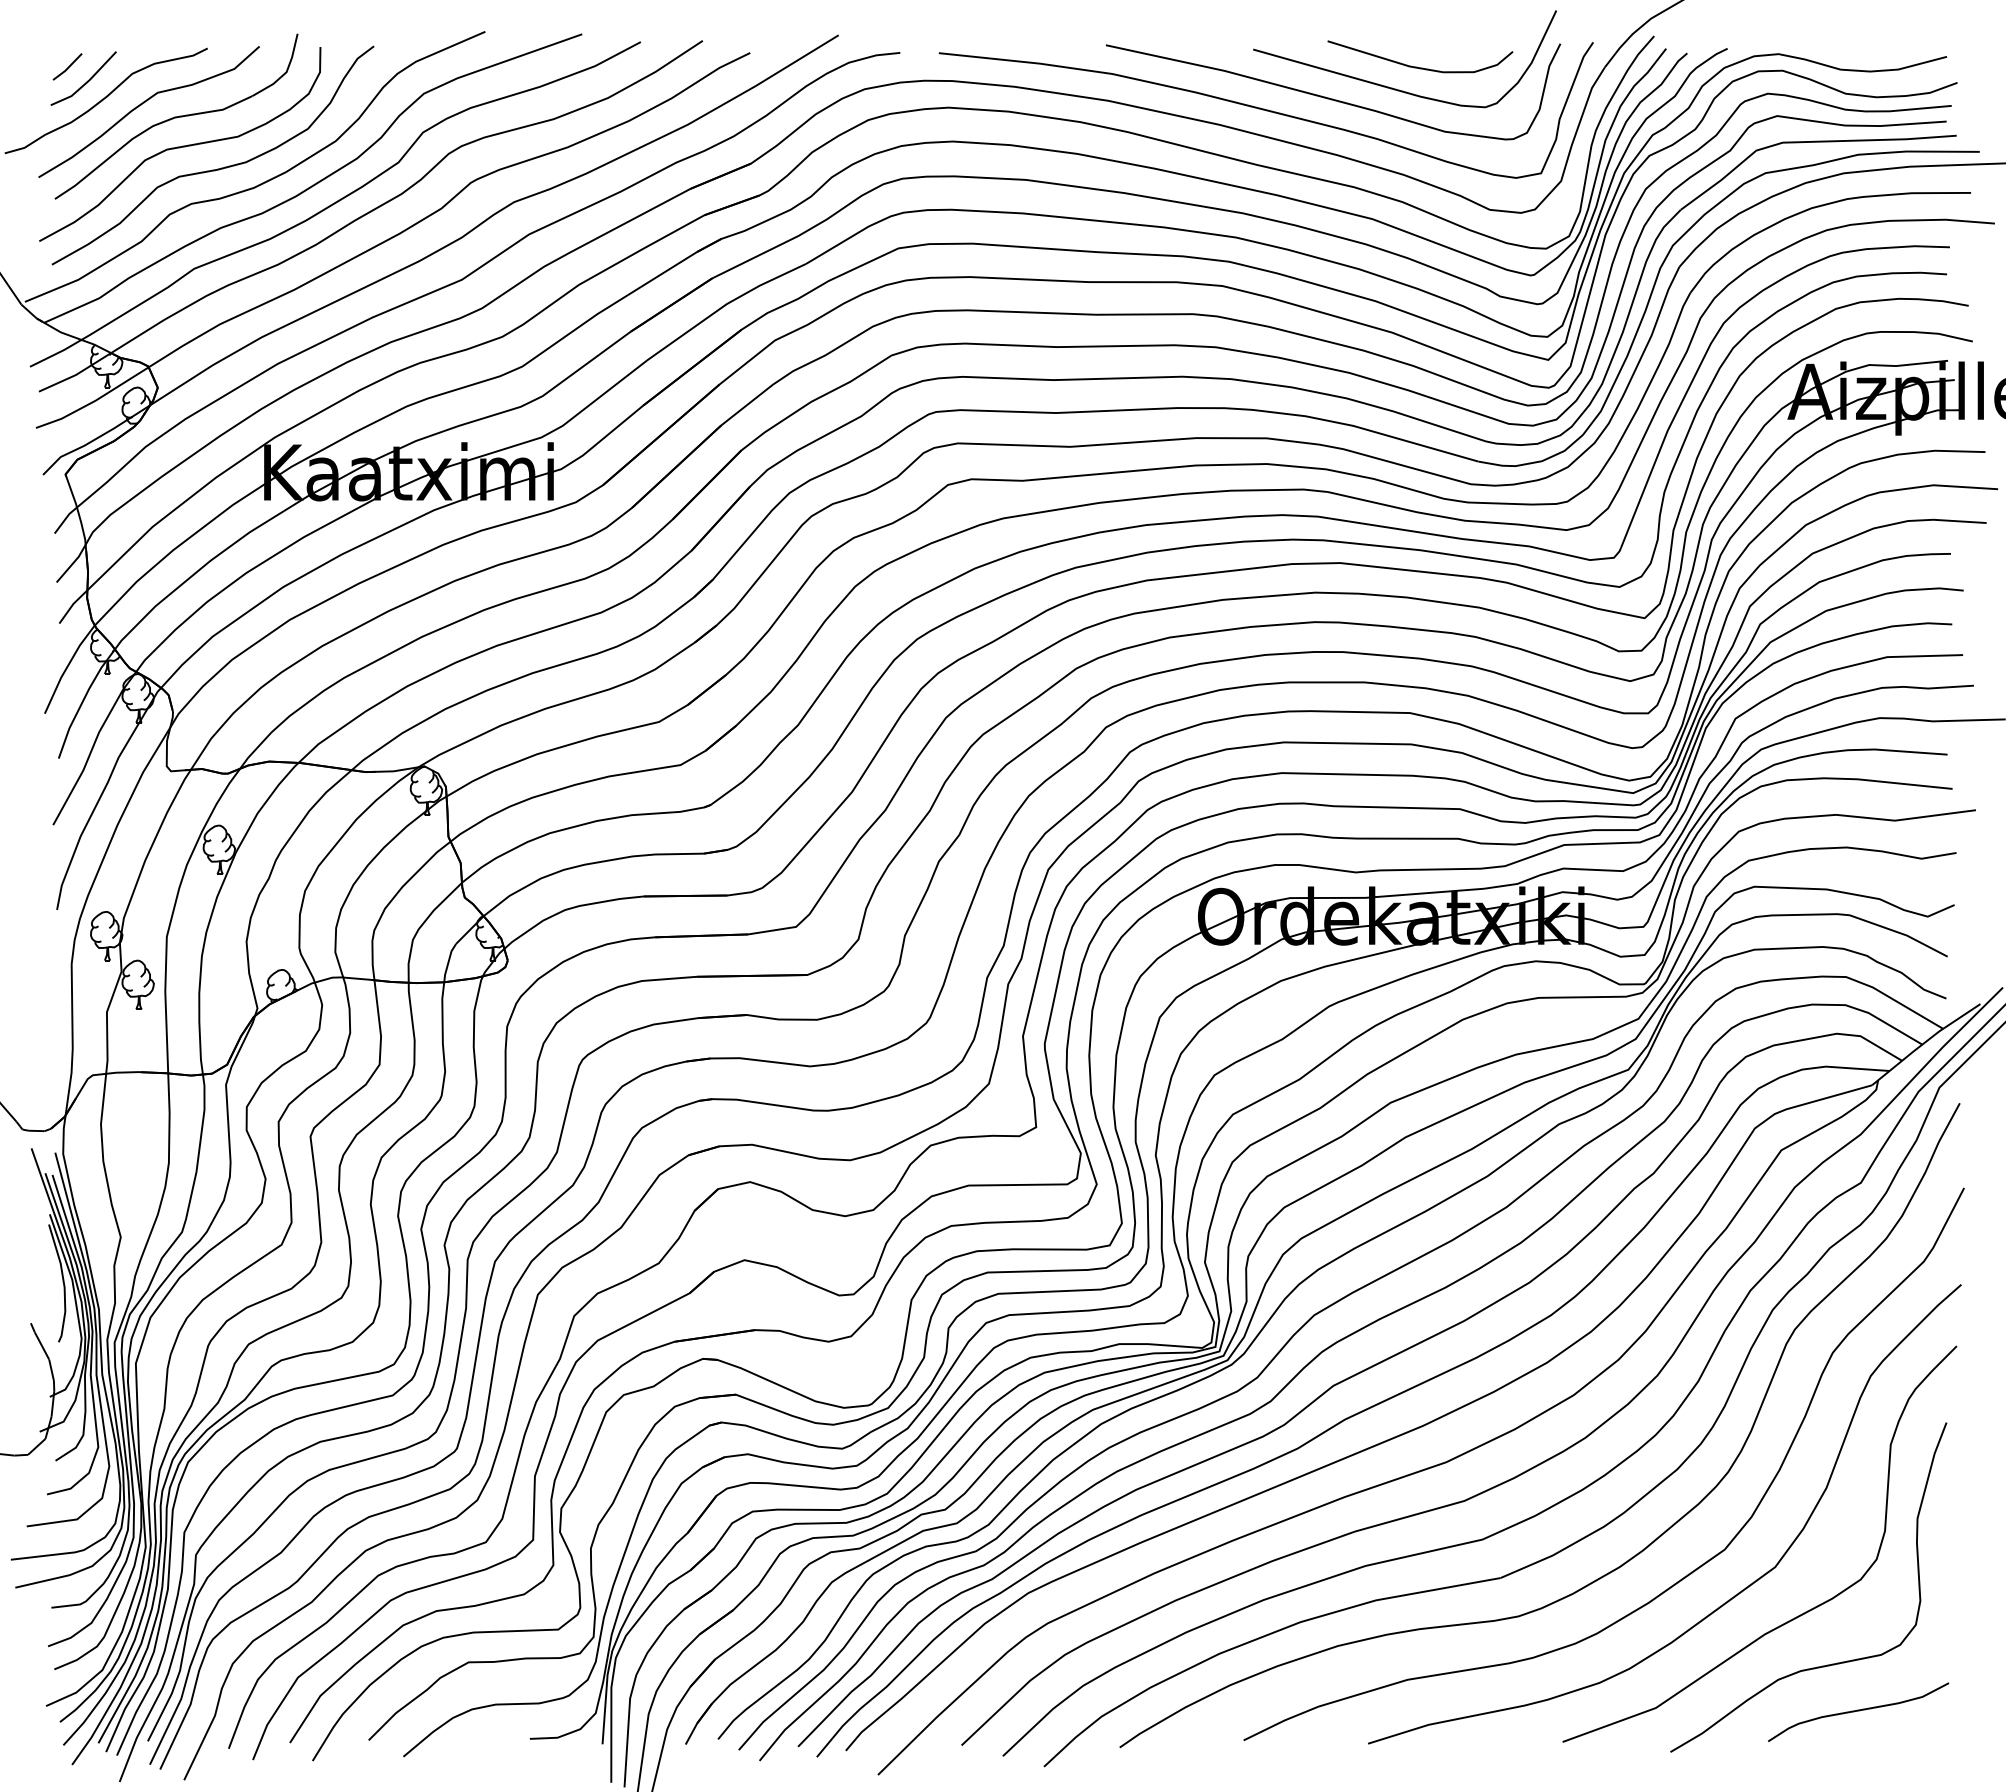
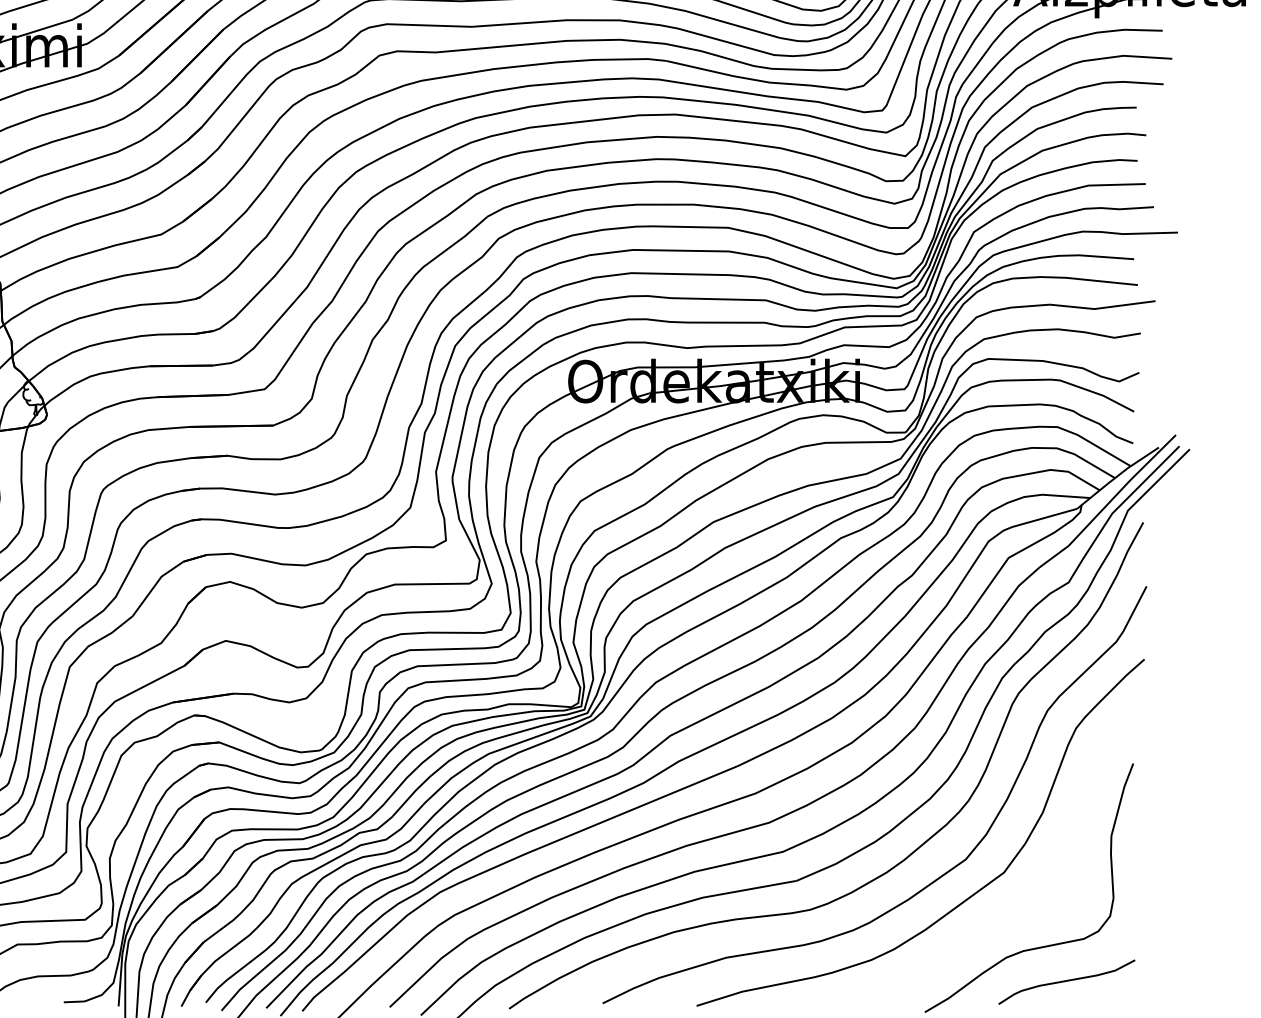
curve: (1803, 1612) -> (1025, 906), removed

